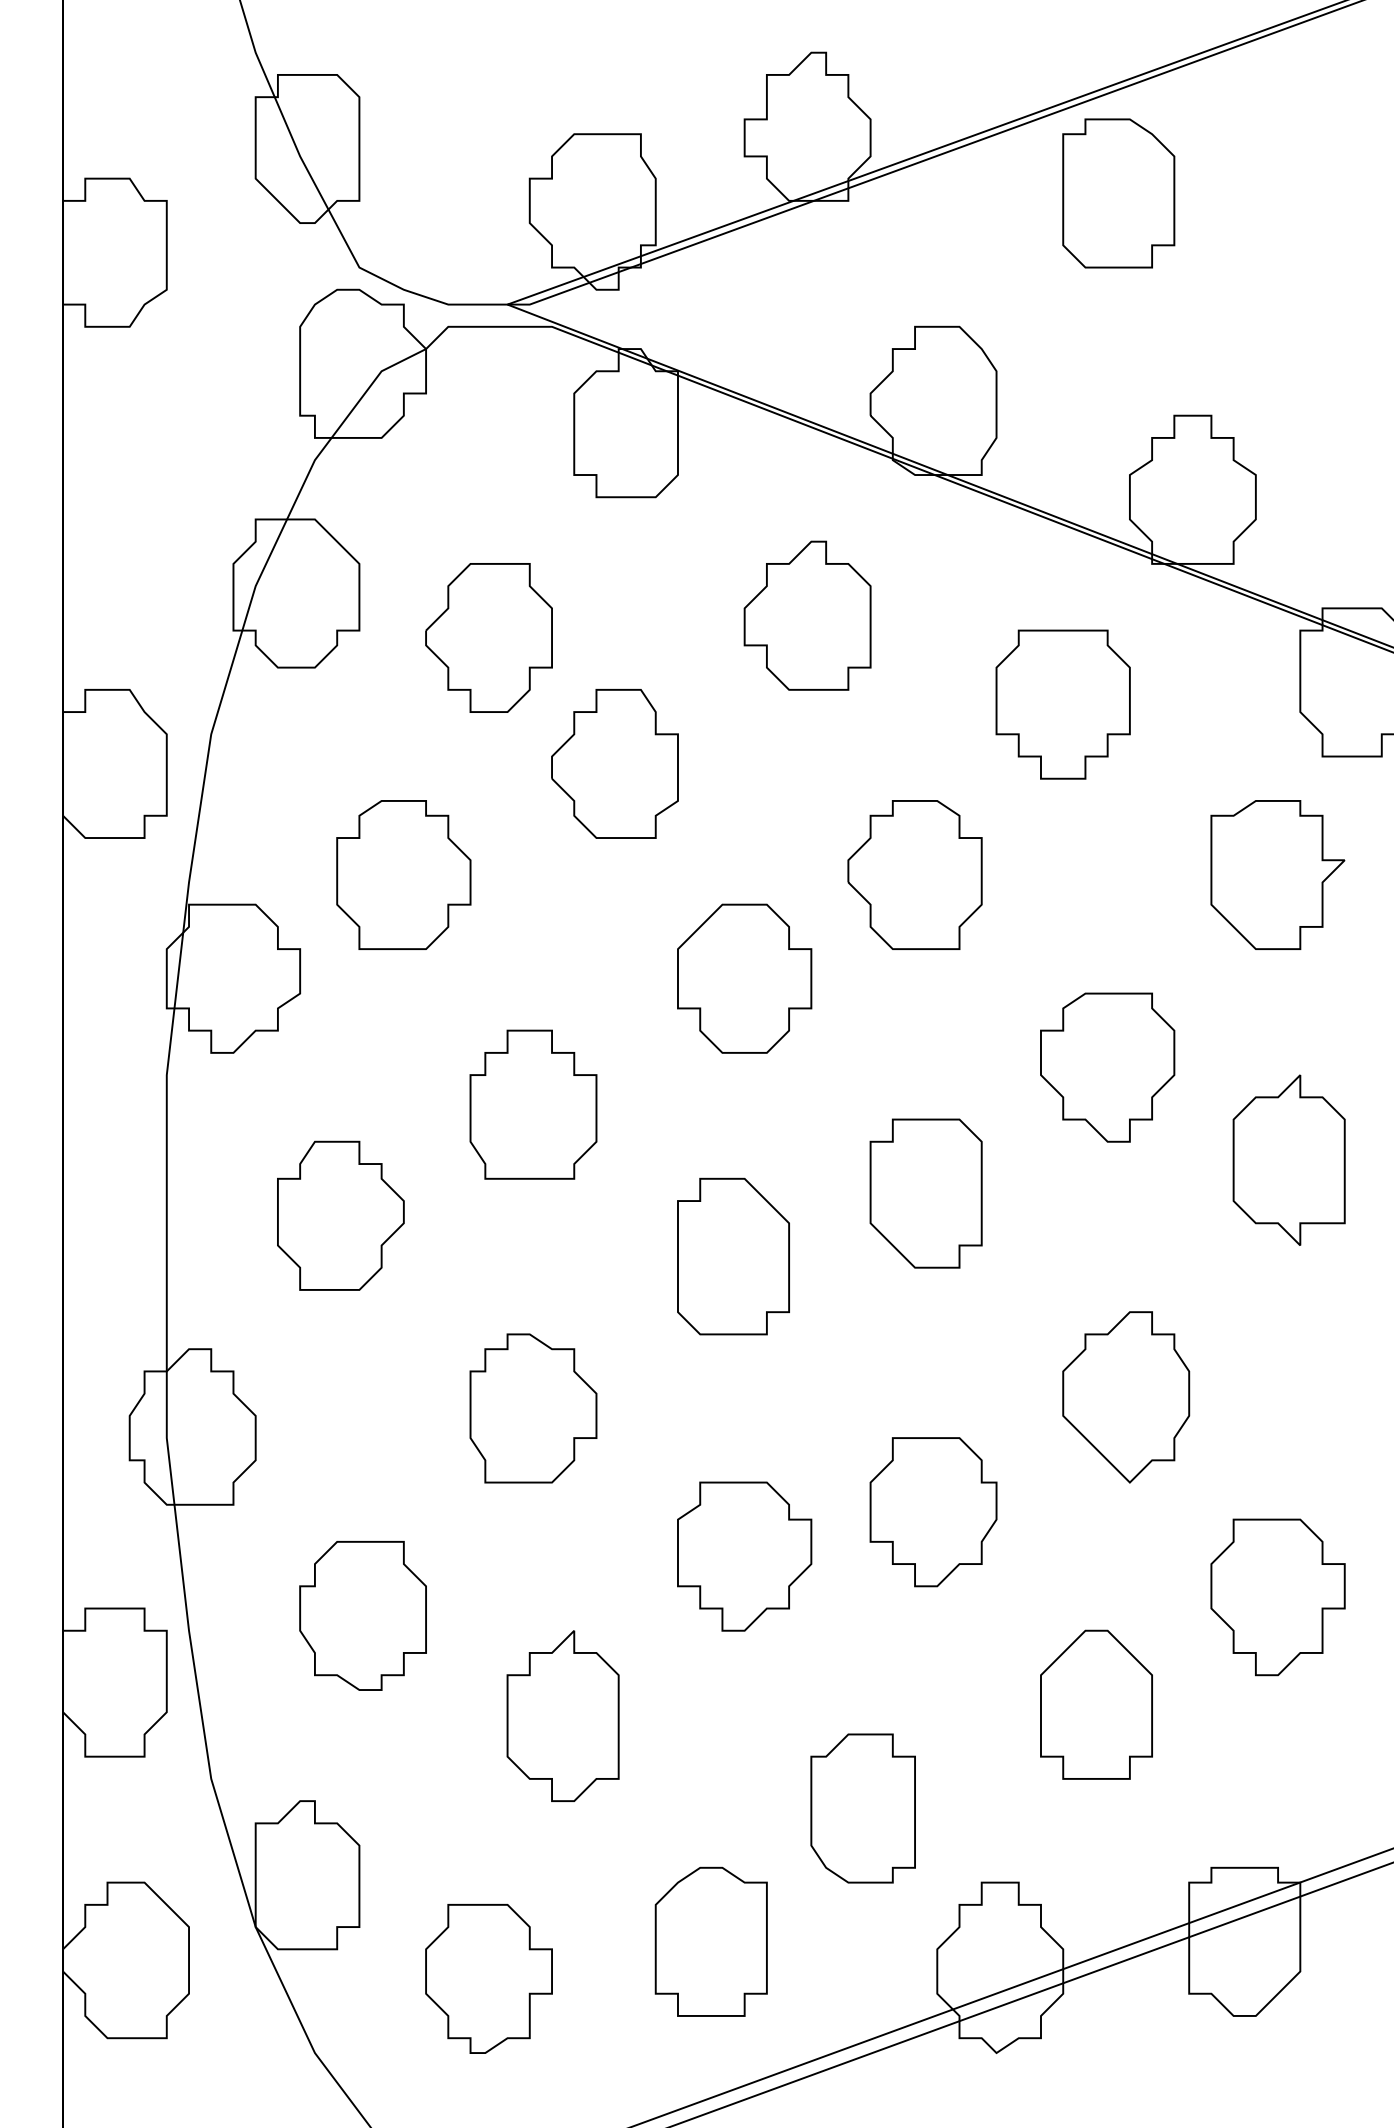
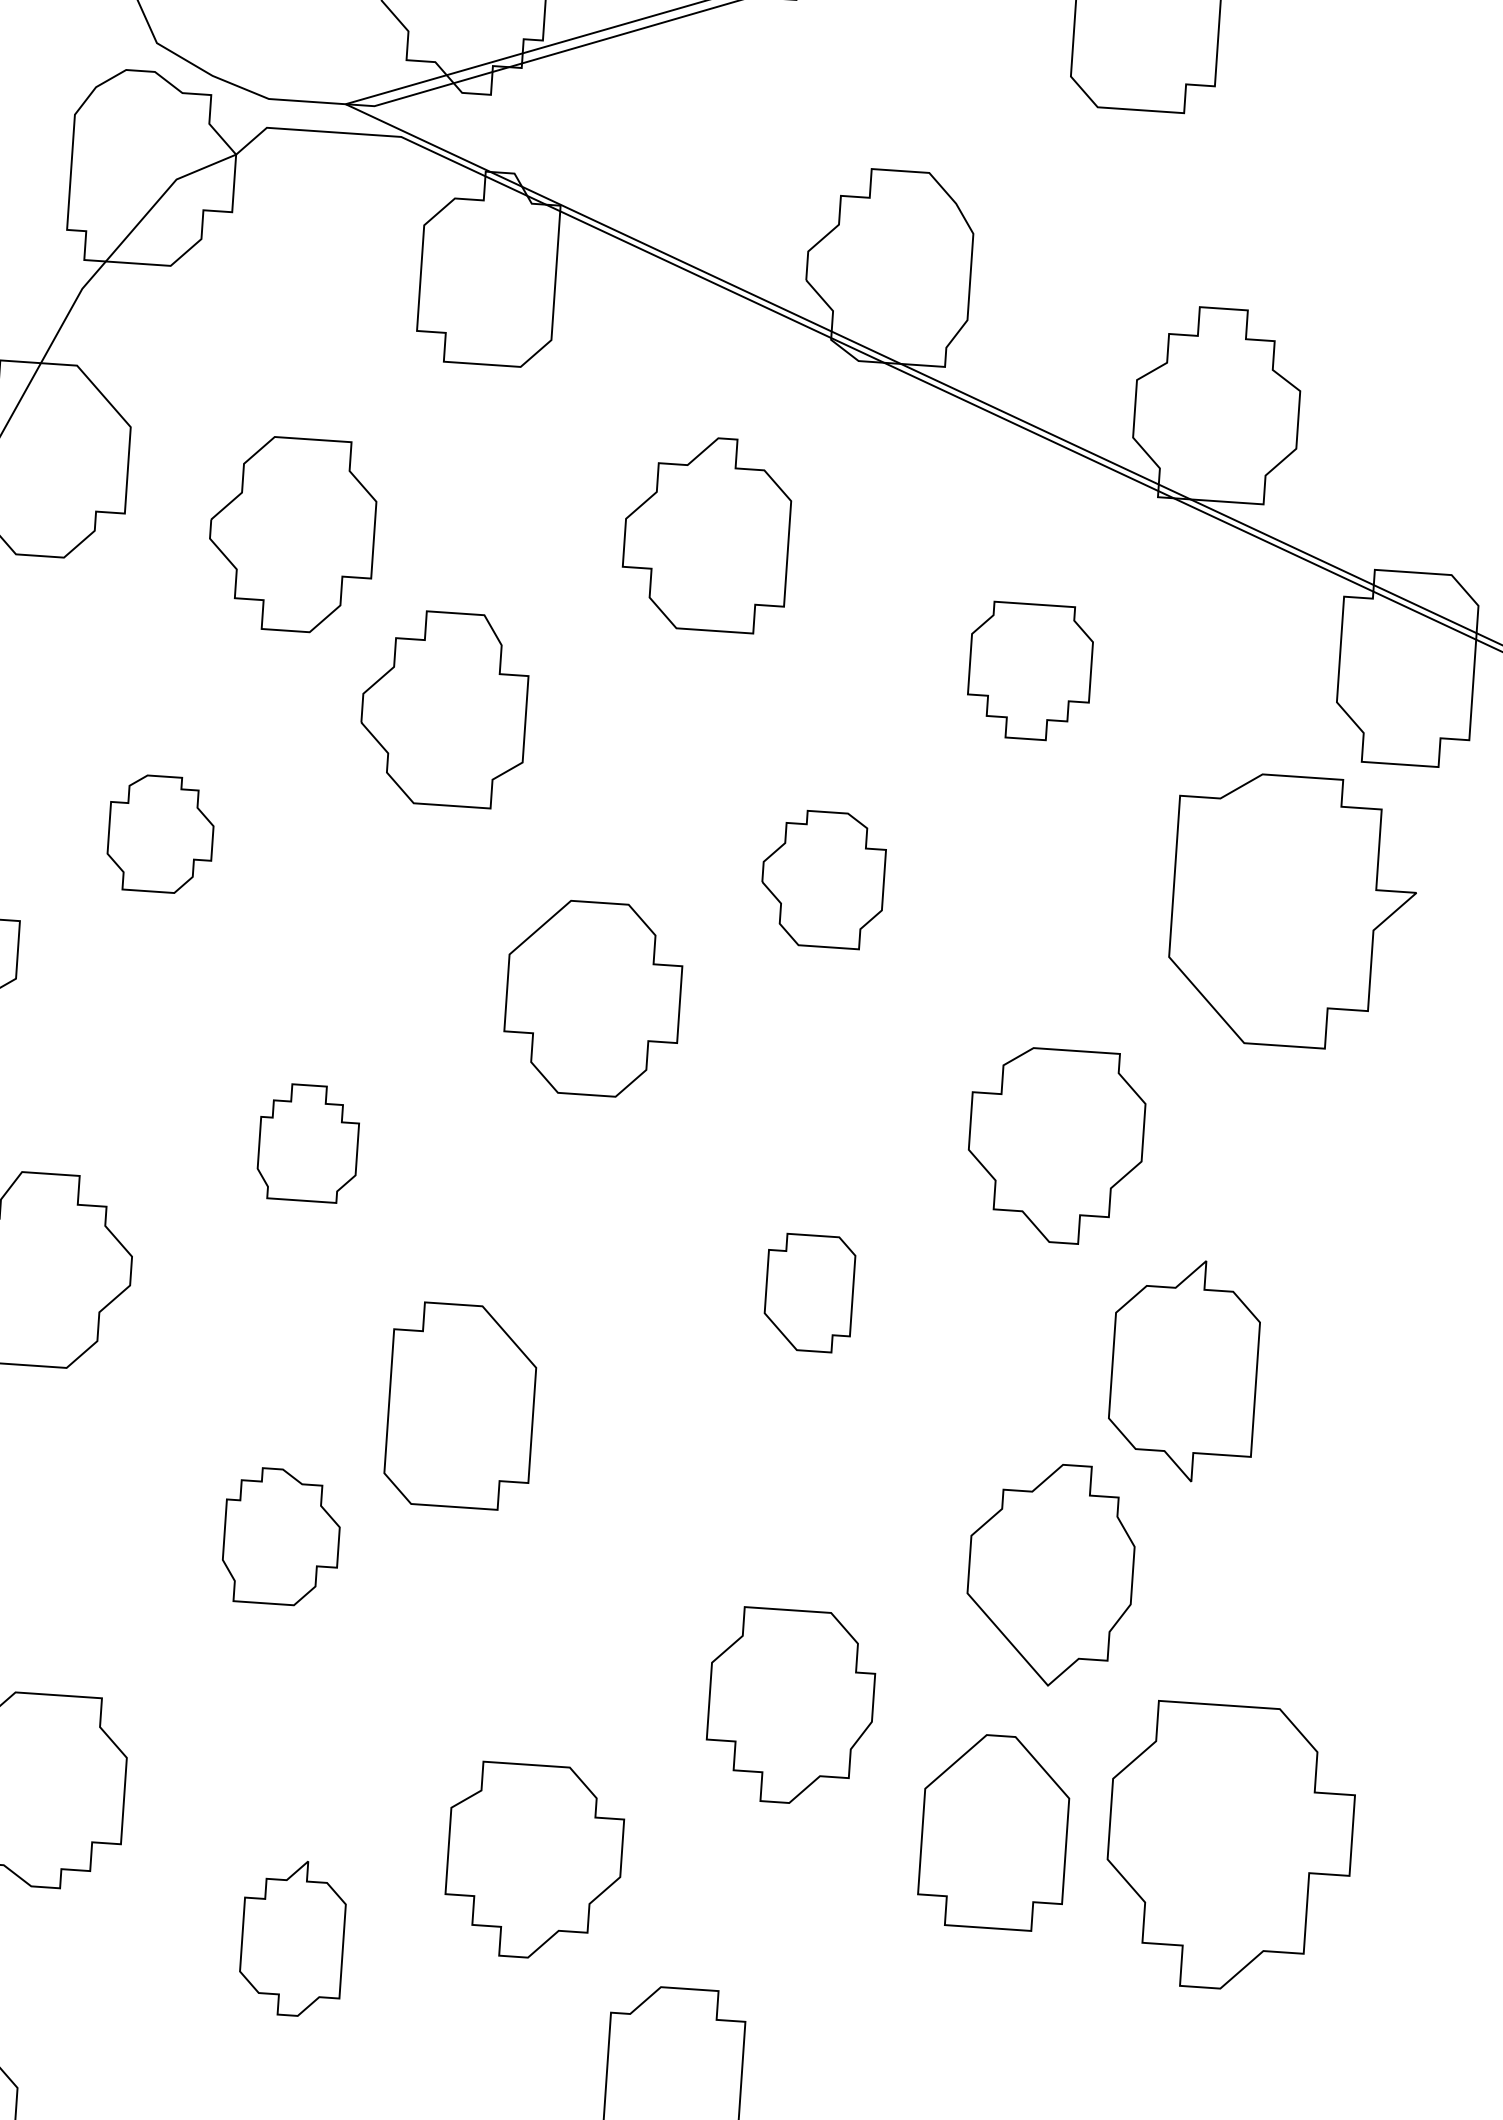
part: (1062, 704) -> (1029, 671), size x0.7
part: (403, 874) -> (160, 833), size x0.6
part: (914, 874) -> (822, 878), size x0.7
part: (1277, 874) -> (1292, 910), size x1.4
part: (533, 1104) -> (308, 1143), size x0.6
part: (1288, 1159) -> (1183, 1369), moved
part: (925, 1193) -> (808, 1292), size x0.6
part: (733, 1256) -> (461, 1405), moved
part: (533, 1408) -> (281, 1536), size x0.7
part: (744, 1556) -> (534, 1861), moved
part: (1277, 1597) -> (1229, 1847), size x1.4
part: (1096, 1704) -> (994, 1831), moved
part: (562, 1715) -> (292, 1937), size x0.7

